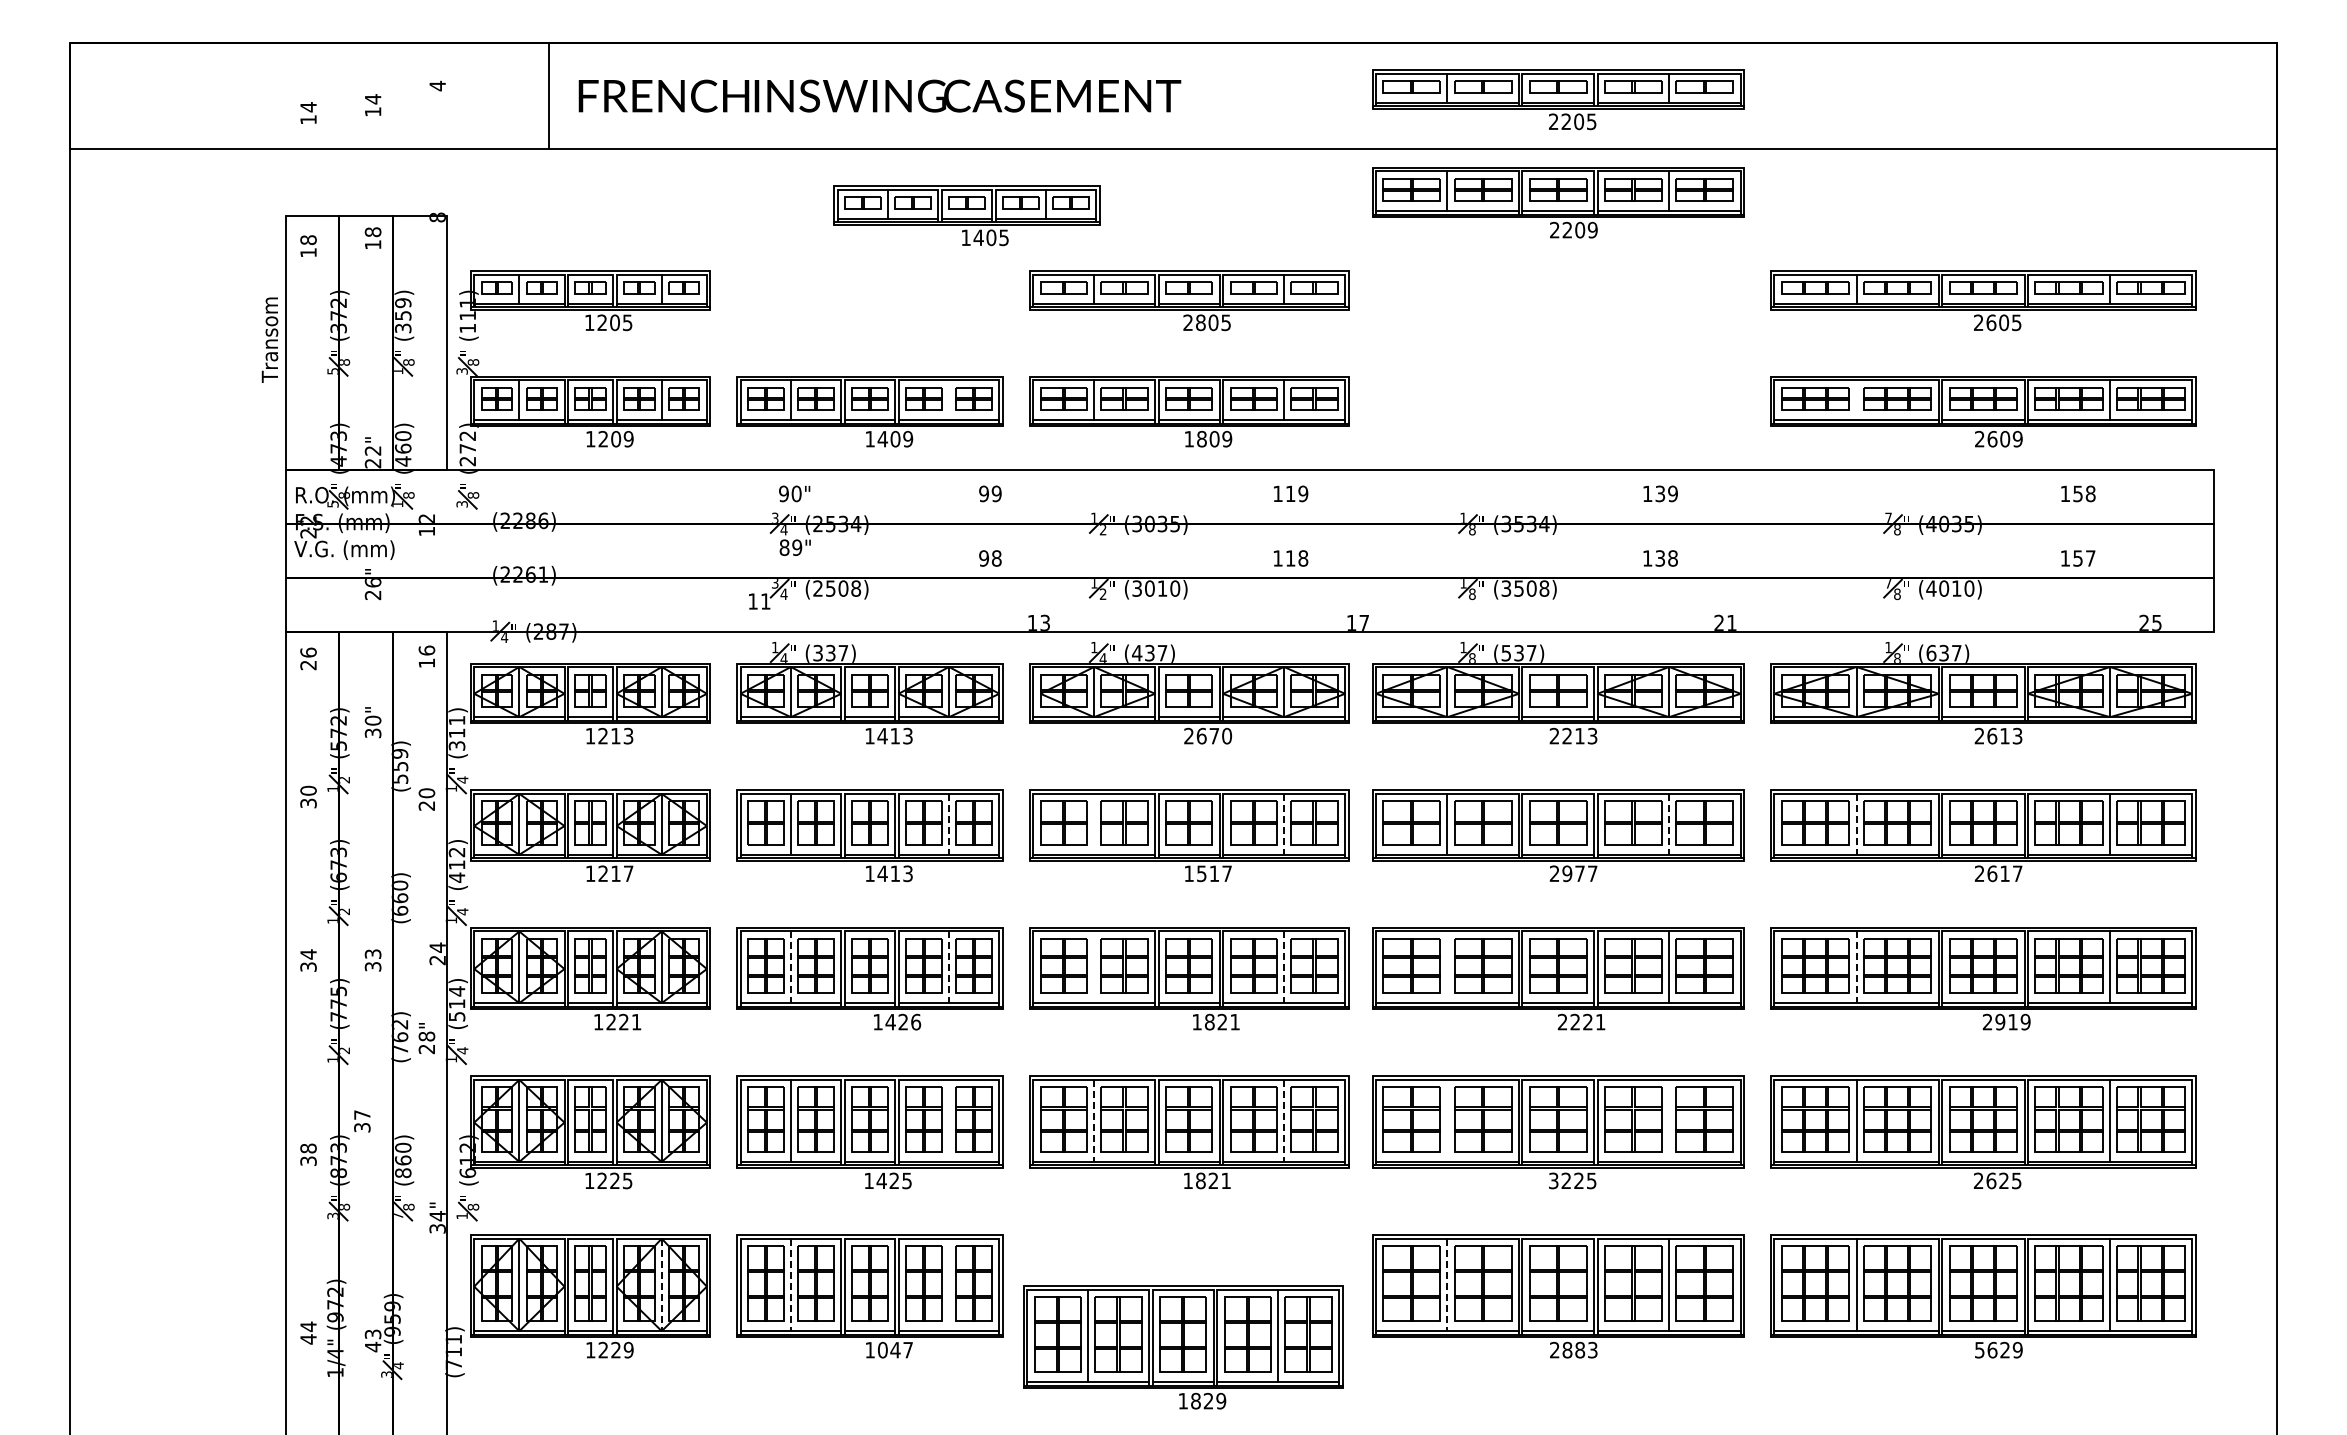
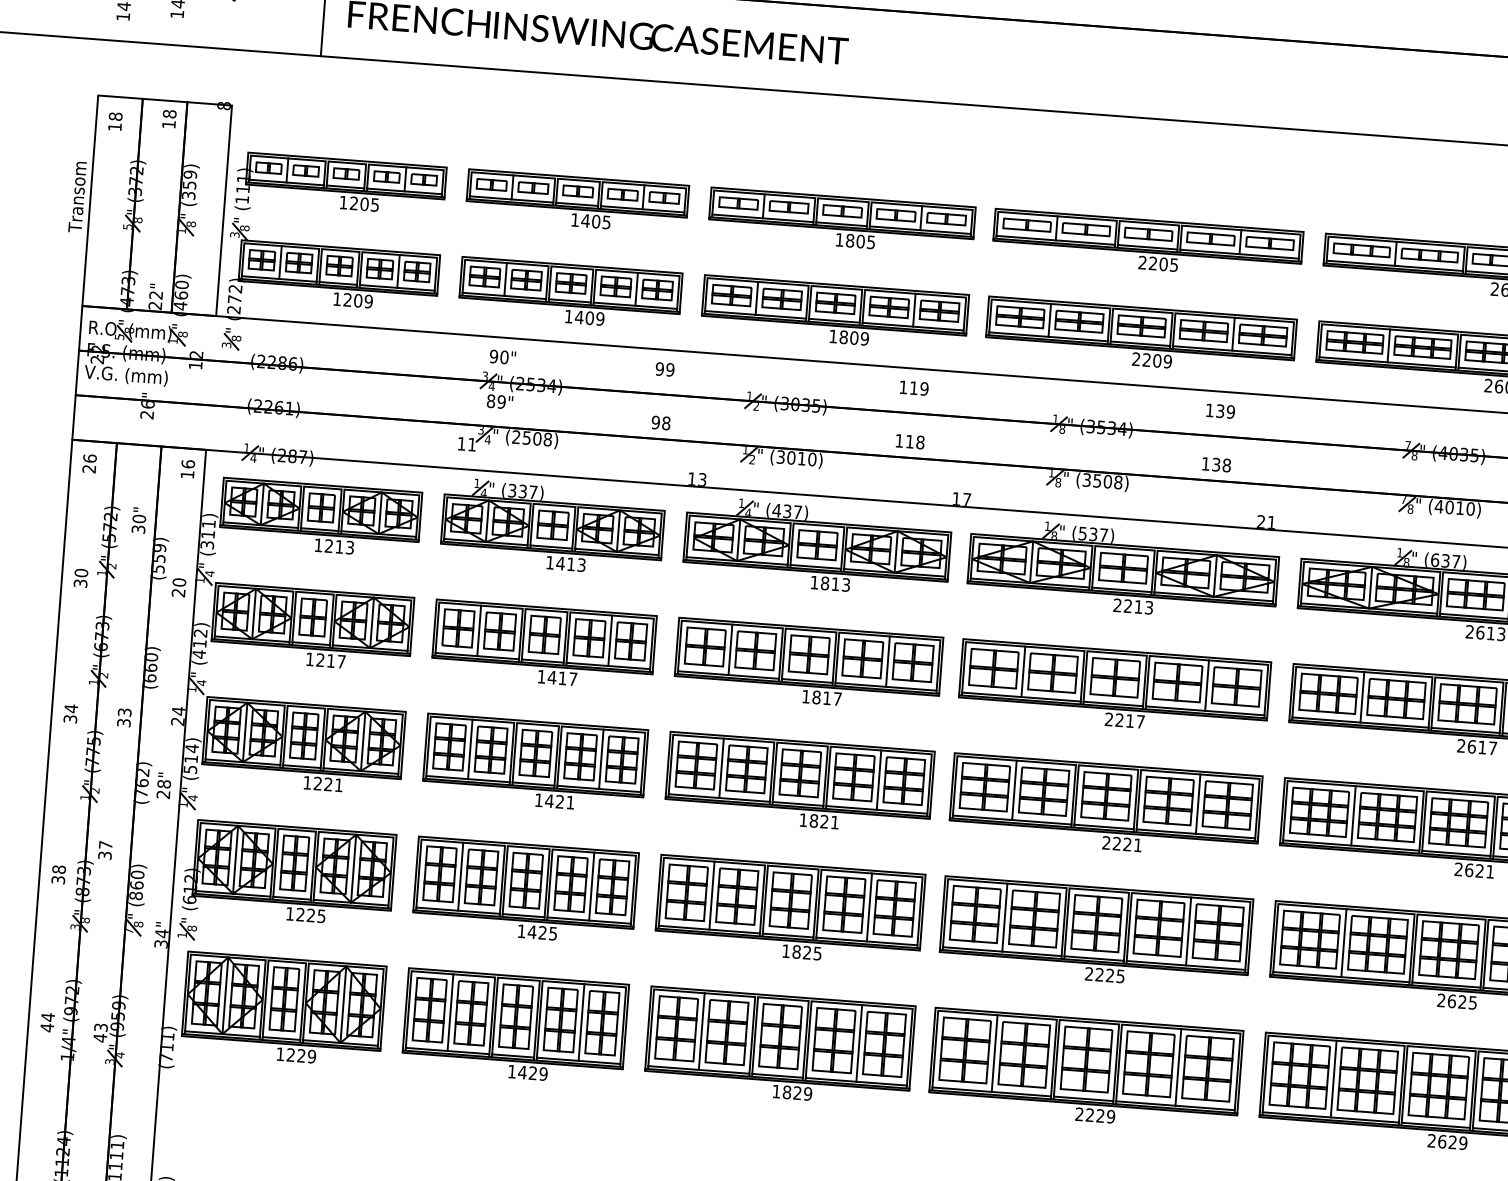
part: (1558, 99) -> (1148, 244), moved
part: (1558, 202) -> (1141, 336), moved
part: (966, 215) -> (576, 201), moved
text: (1187, 322) -> (839, 239), 2805 -> 1805
line: (949, 400) -> (637, 289), added
line: (1856, 400) -> (1388, 346), added
text: (1208, 735) -> (830, 583), 2670 -> 1813
line: (1094, 823) -> (730, 649), added
line: (949, 824) -> (610, 640), dashed -> solid
line: (1284, 824) -> (888, 661), dashed -> solid
line: (1669, 824) -> (1207, 685), dashed -> solid
line: (1856, 824) -> (1362, 697), dashed -> solid
text: (907, 873) -> (572, 678), 1413 -> 1417
text: (1201, 873) -> (816, 697), 1517 -> 1817
text: (1573, 873) -> (1124, 720), 2977 -> 2217
line: (790, 967) -> (469, 749), dashed -> solid
line: (949, 967) -> (601, 759), dashed -> solid
line: (1094, 967) -> (721, 768), added
line: (1284, 967) -> (879, 780), dashed -> solid
line: (1447, 967) -> (1014, 790), added
line: (1856, 967) -> (1353, 816), dashed -> solid
text: (916, 1021) -> (570, 802), 1426 -> 1421
text: (2012, 1021) -> (1479, 870), 2919 -> 2621
line: (949, 1120) -> (592, 886), added
line: (1447, 1120) -> (1004, 917), added
line: (1669, 1120) -> (1188, 931), added
line: (1094, 1121) -> (712, 896), dashed -> solid
line: (1284, 1121) -> (869, 907), dashed -> solid
text: (1225, 1180) -> (817, 953), 1821 -> 1825
text: (1553, 1181) -> (1088, 974), 3225 -> 2225
line: (949, 1284) -> (581, 1022), added
line: (661, 1285) -> (343, 1005), dashed -> solid
line: (790, 1285) -> (450, 1013), dashed -> solid
line: (1447, 1285) -> (994, 1054), dashed -> solid
part: (1183, 1347) -> (780, 1047), moved
text: (895, 1349) -> (533, 1072), 1047 -> 1429
text: (1979, 1349) -> (1431, 1140), 5629 -> 2629
text: (1579, 1350) -> (1099, 1116), 2883 -> 2229

